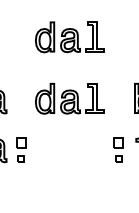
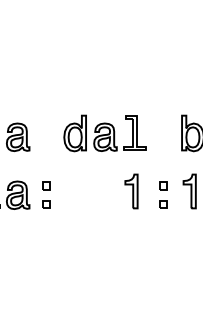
part: (69, 37) -> (104, 60), removed
part: (20, 142) -> (46, 185), size x0.62
part: (119, 142) -> (163, 185), size x0.62
part: (92, 147) -> (131, 191), added

